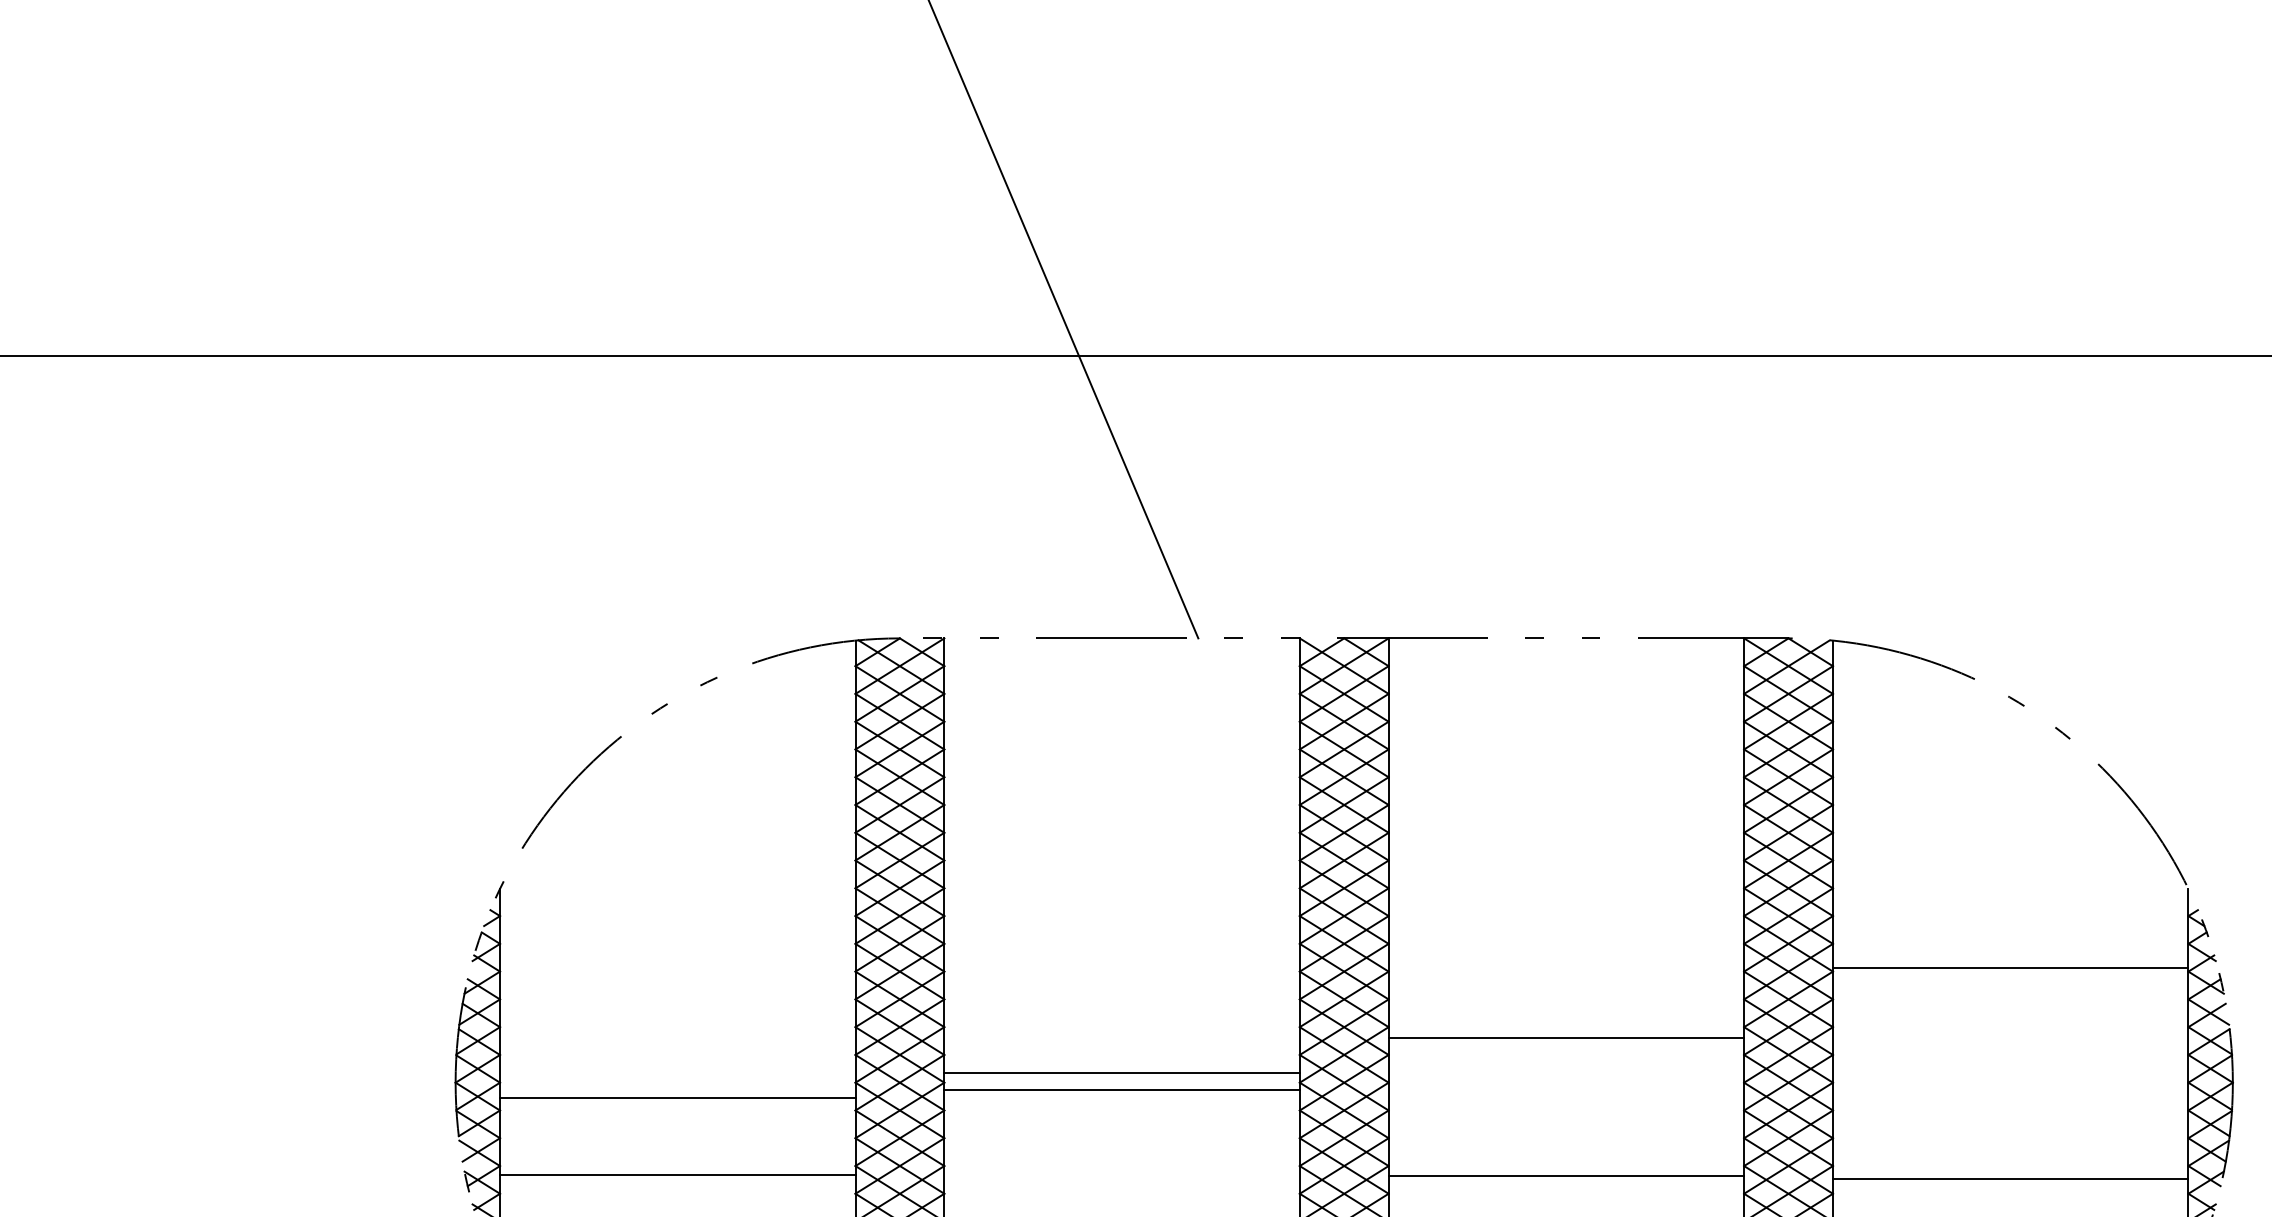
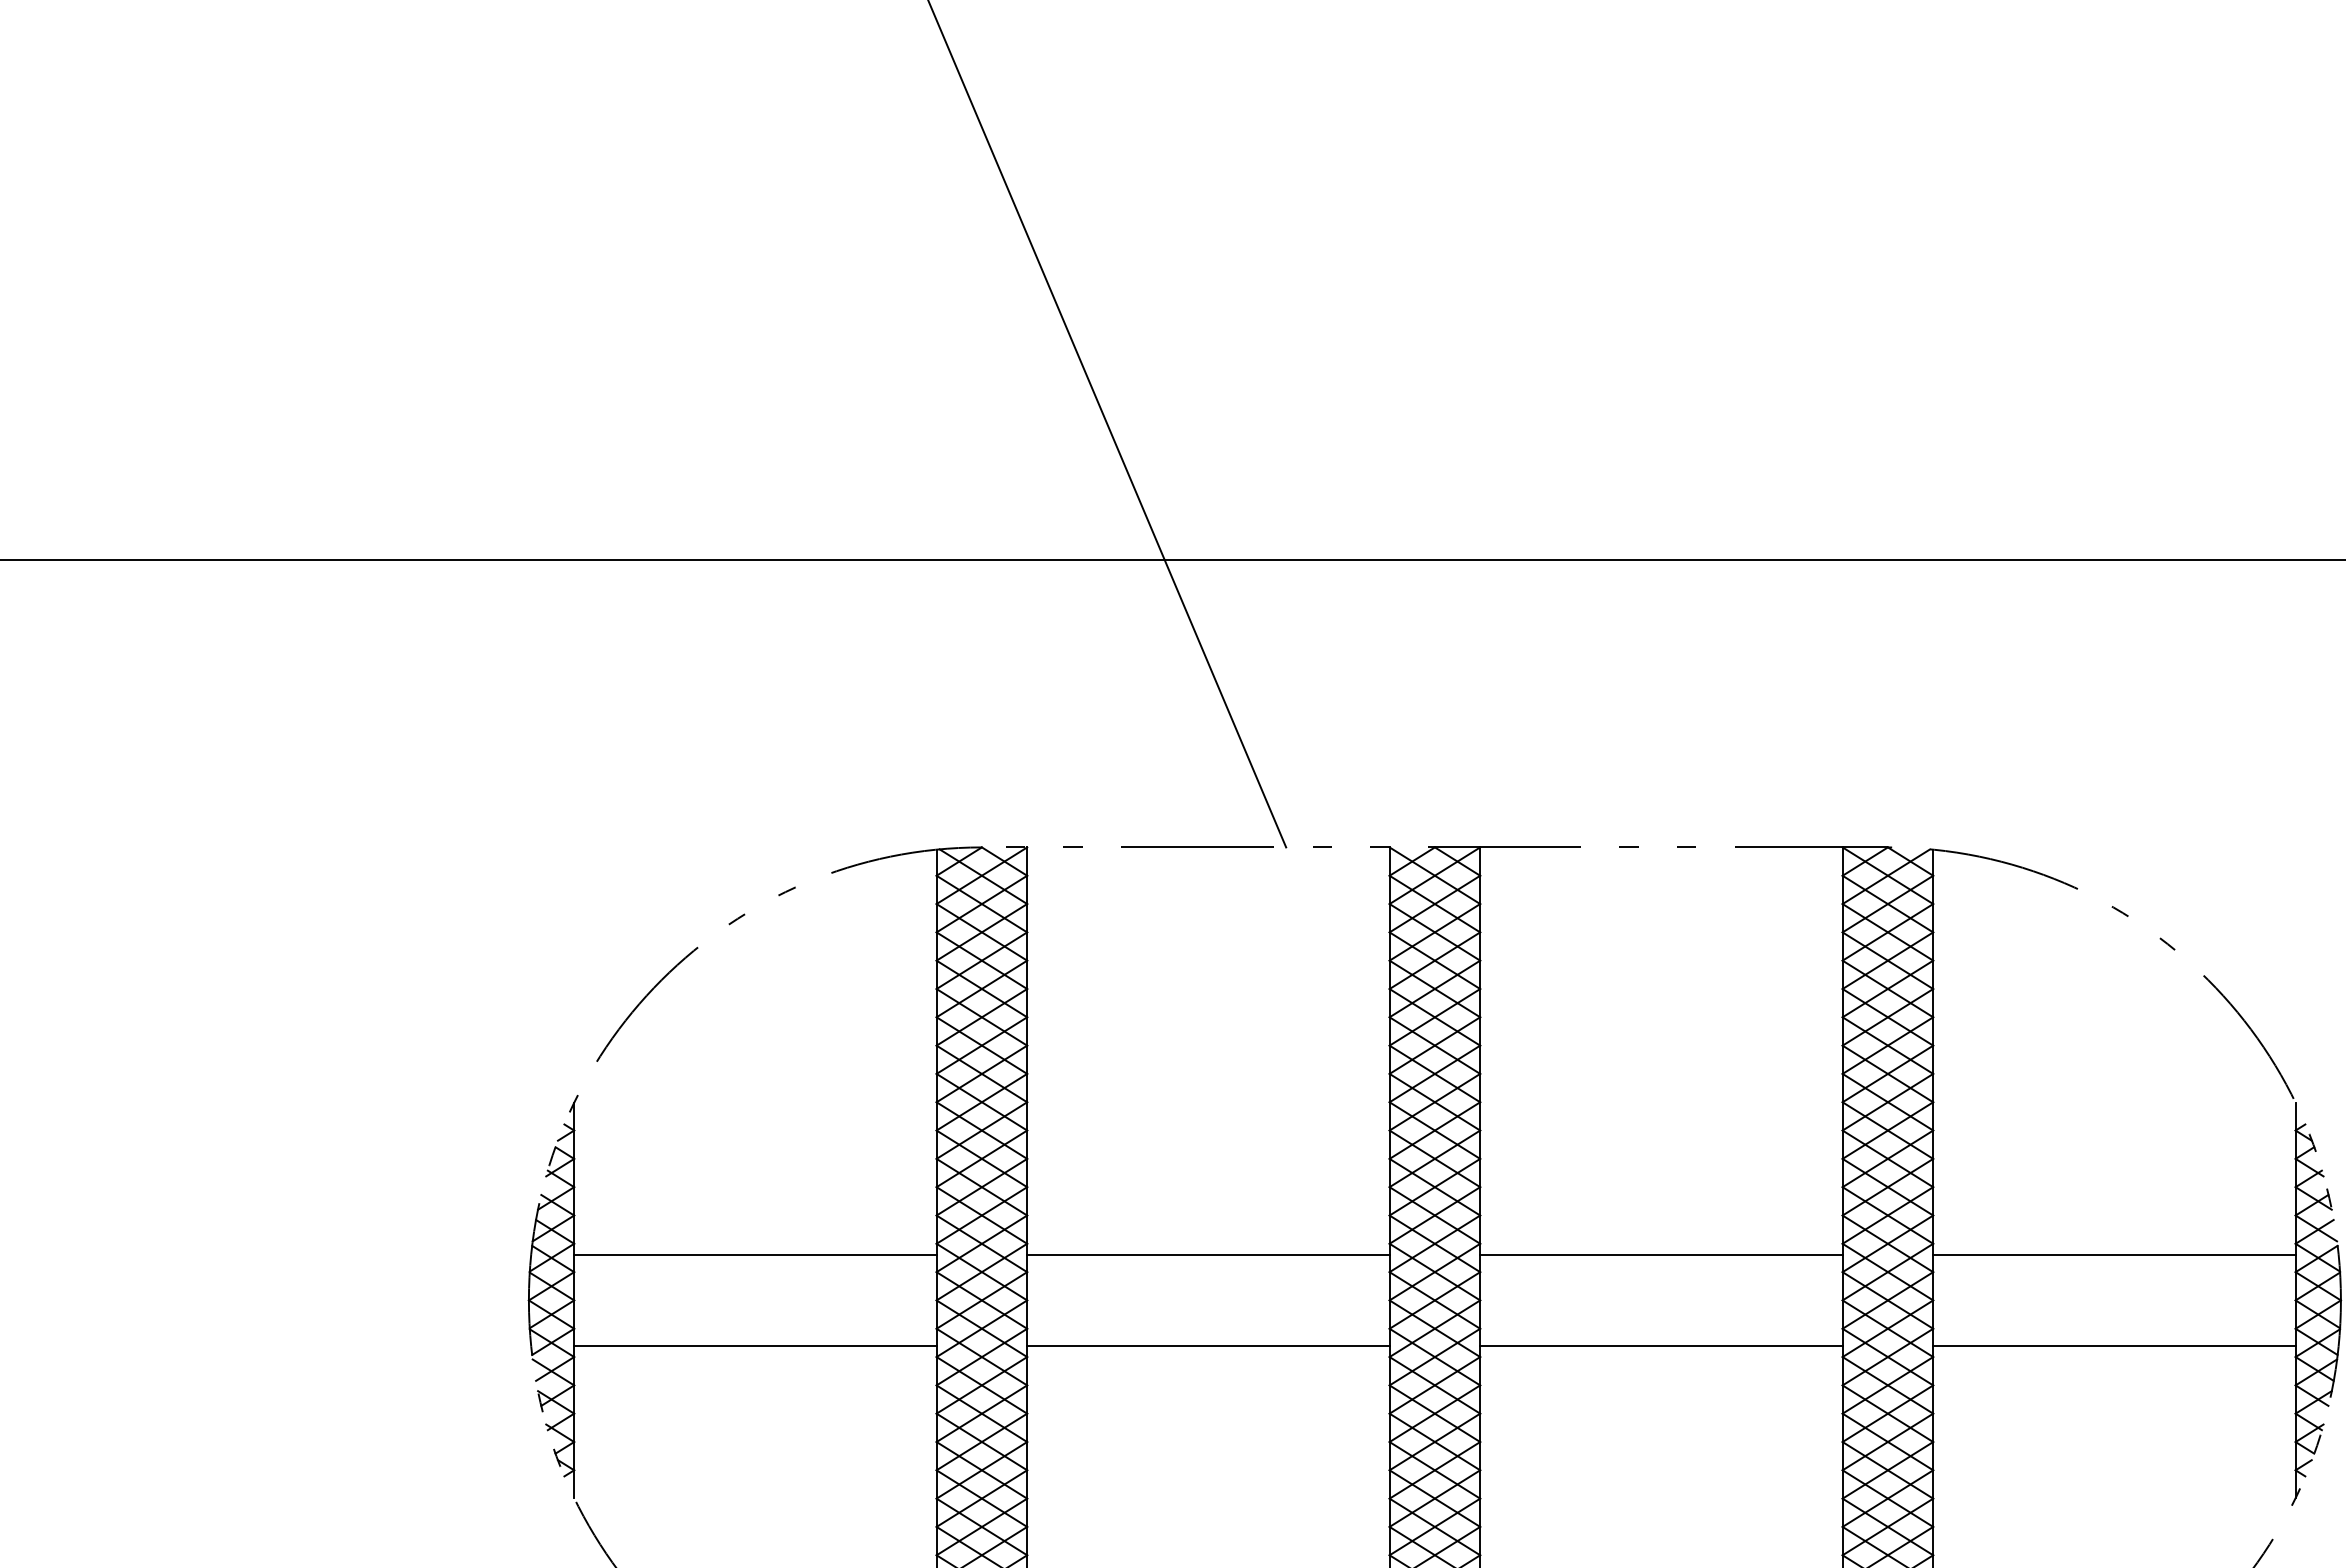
line: (2010, 968) -> (2114, 1255), moved
line: (1122, 1072) -> (1208, 1345), moved
line: (1122, 1090) -> (1208, 1255), moved
line: (677, 1098) -> (755, 1255), moved
line: (677, 1174) -> (755, 1345), moved
line: (1566, 1175) -> (1661, 1345), moved
line: (2010, 1178) -> (2114, 1345), moved

